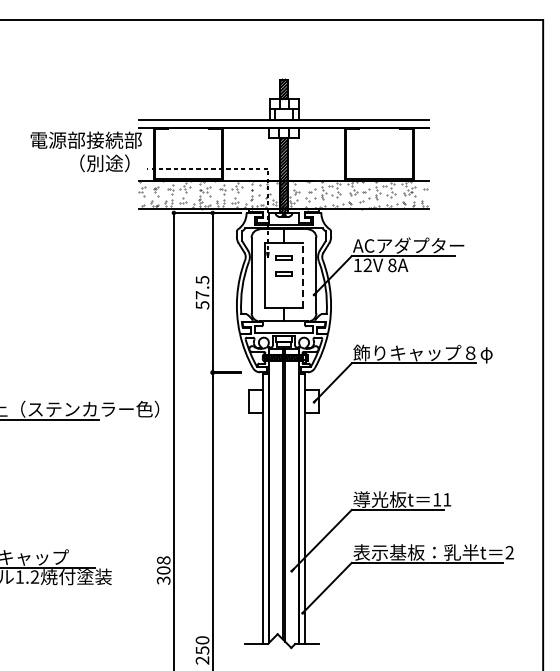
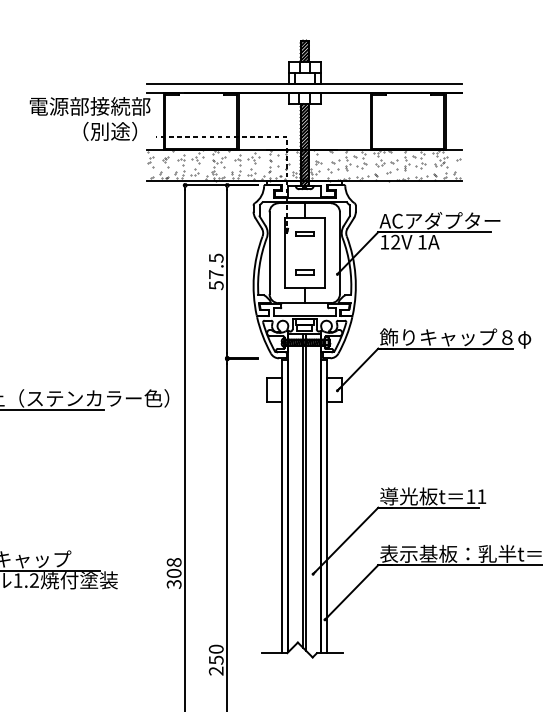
text: (392, 265) -> (422, 242), 8A -> 1A
part: (283, 273) -> (304, 271), moved
line: (302, 274) -> (324, 252), dashed -> solid

